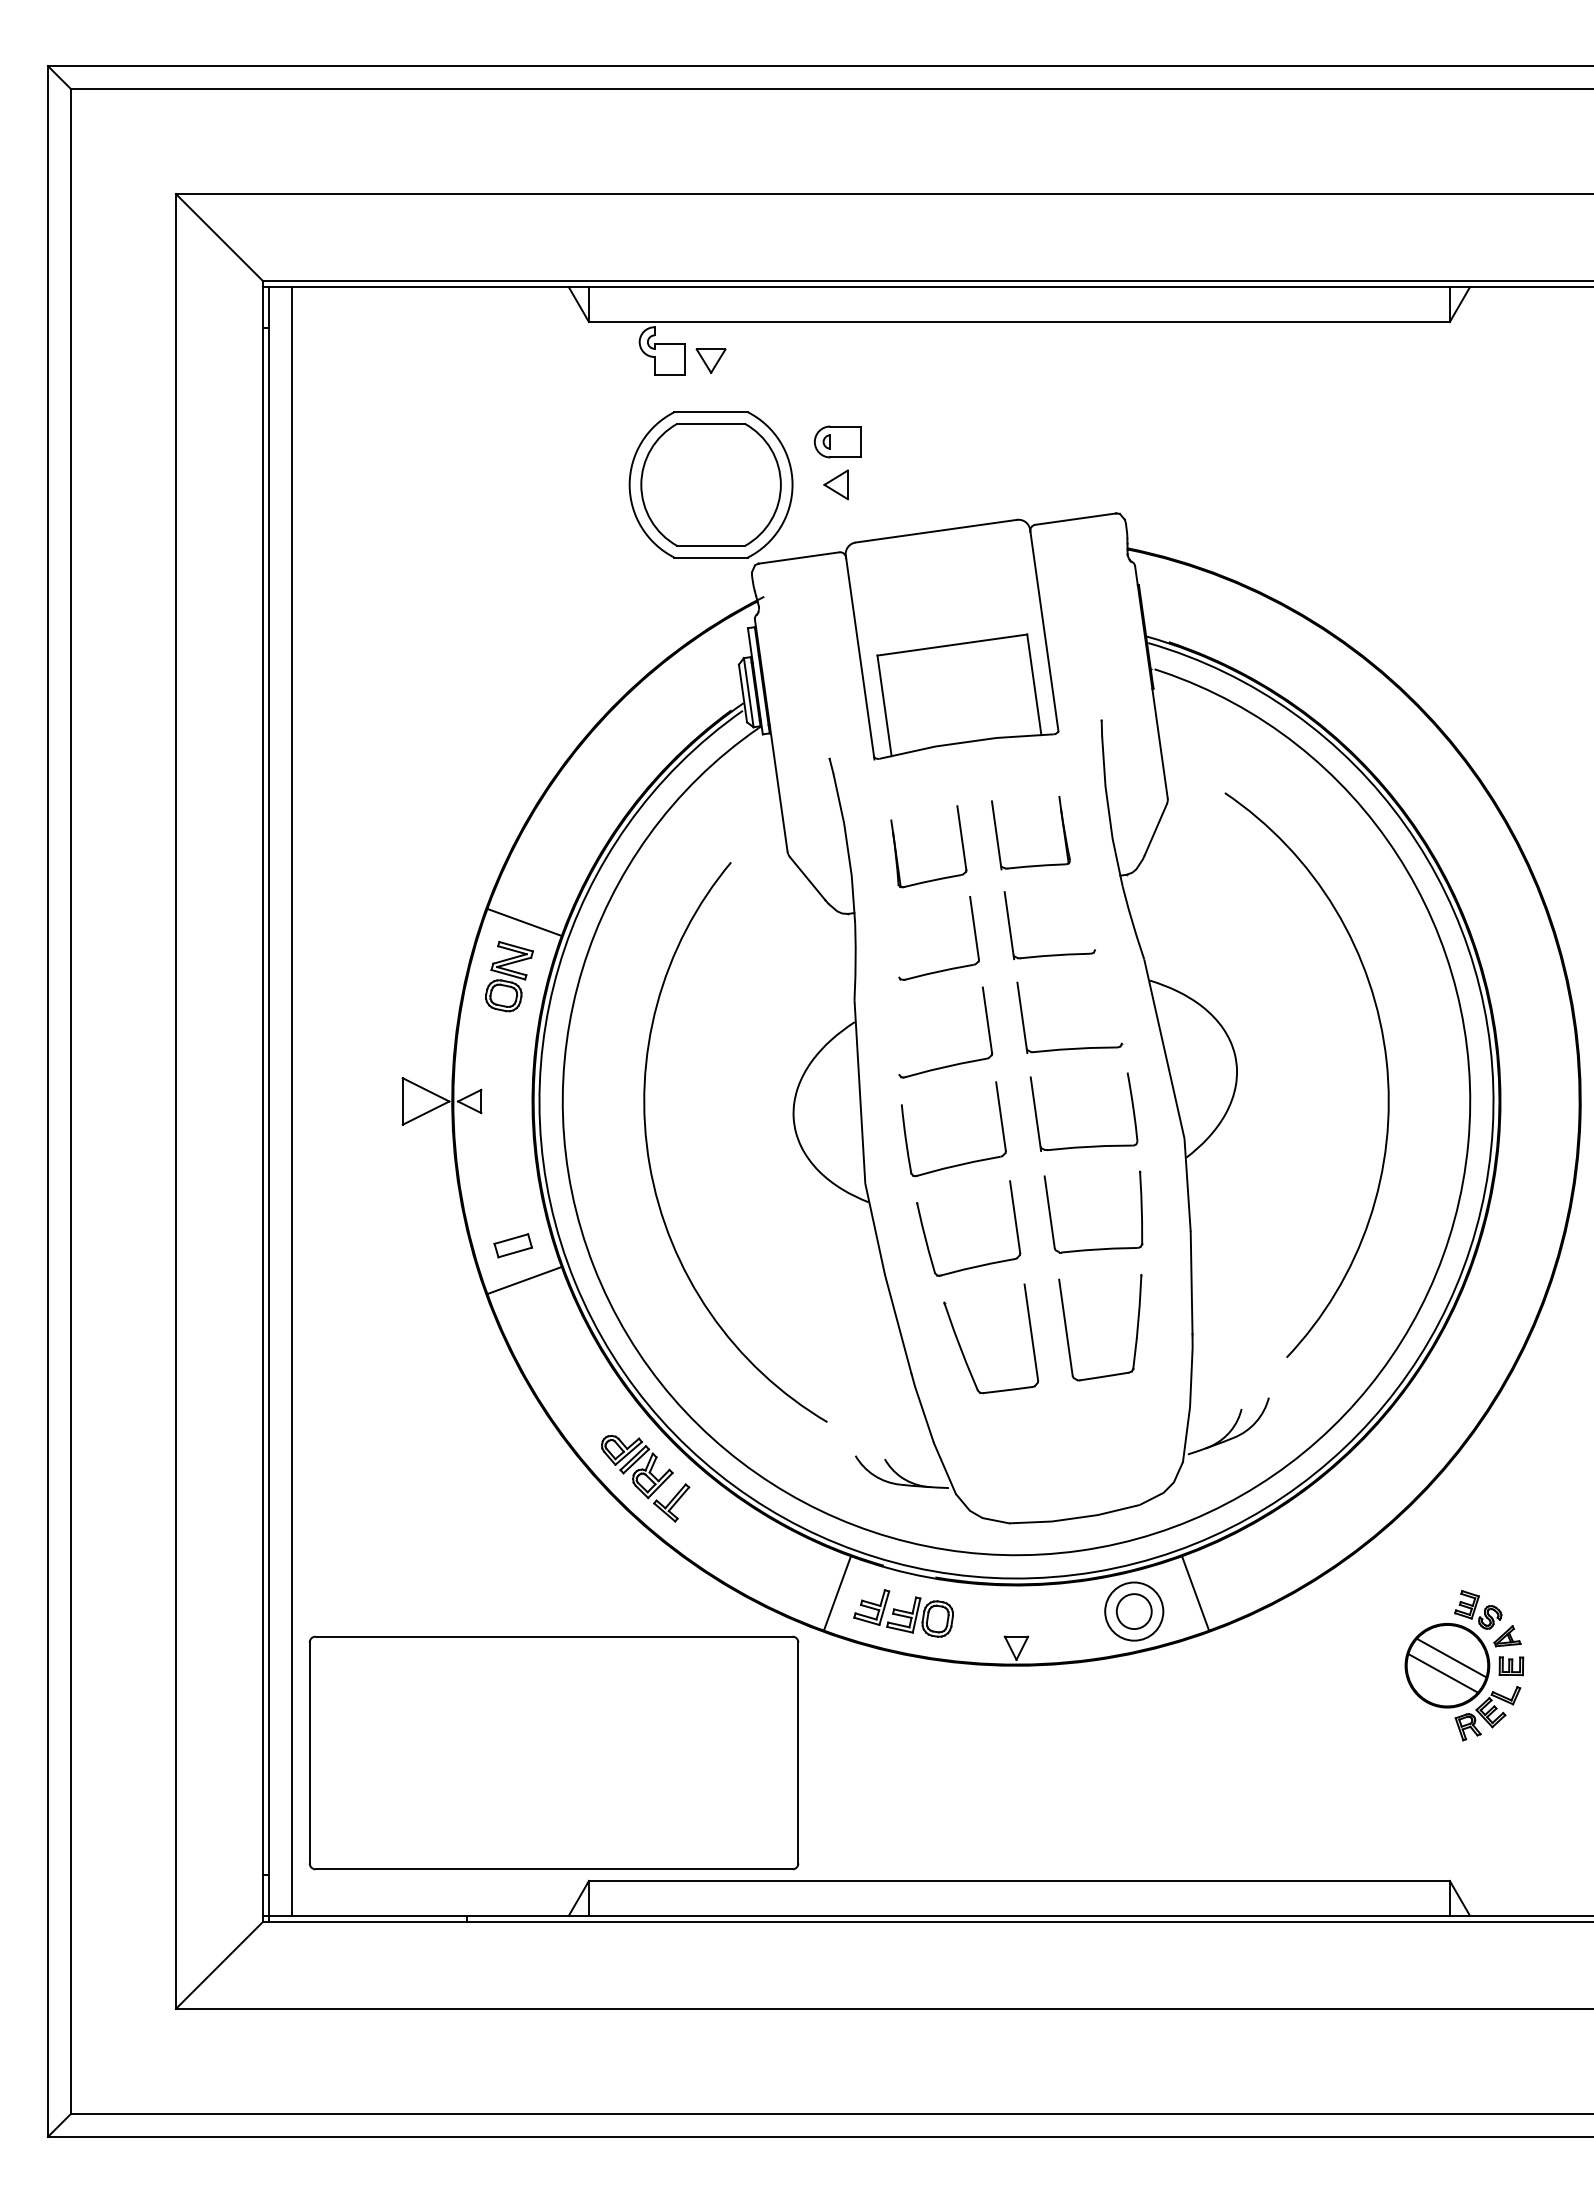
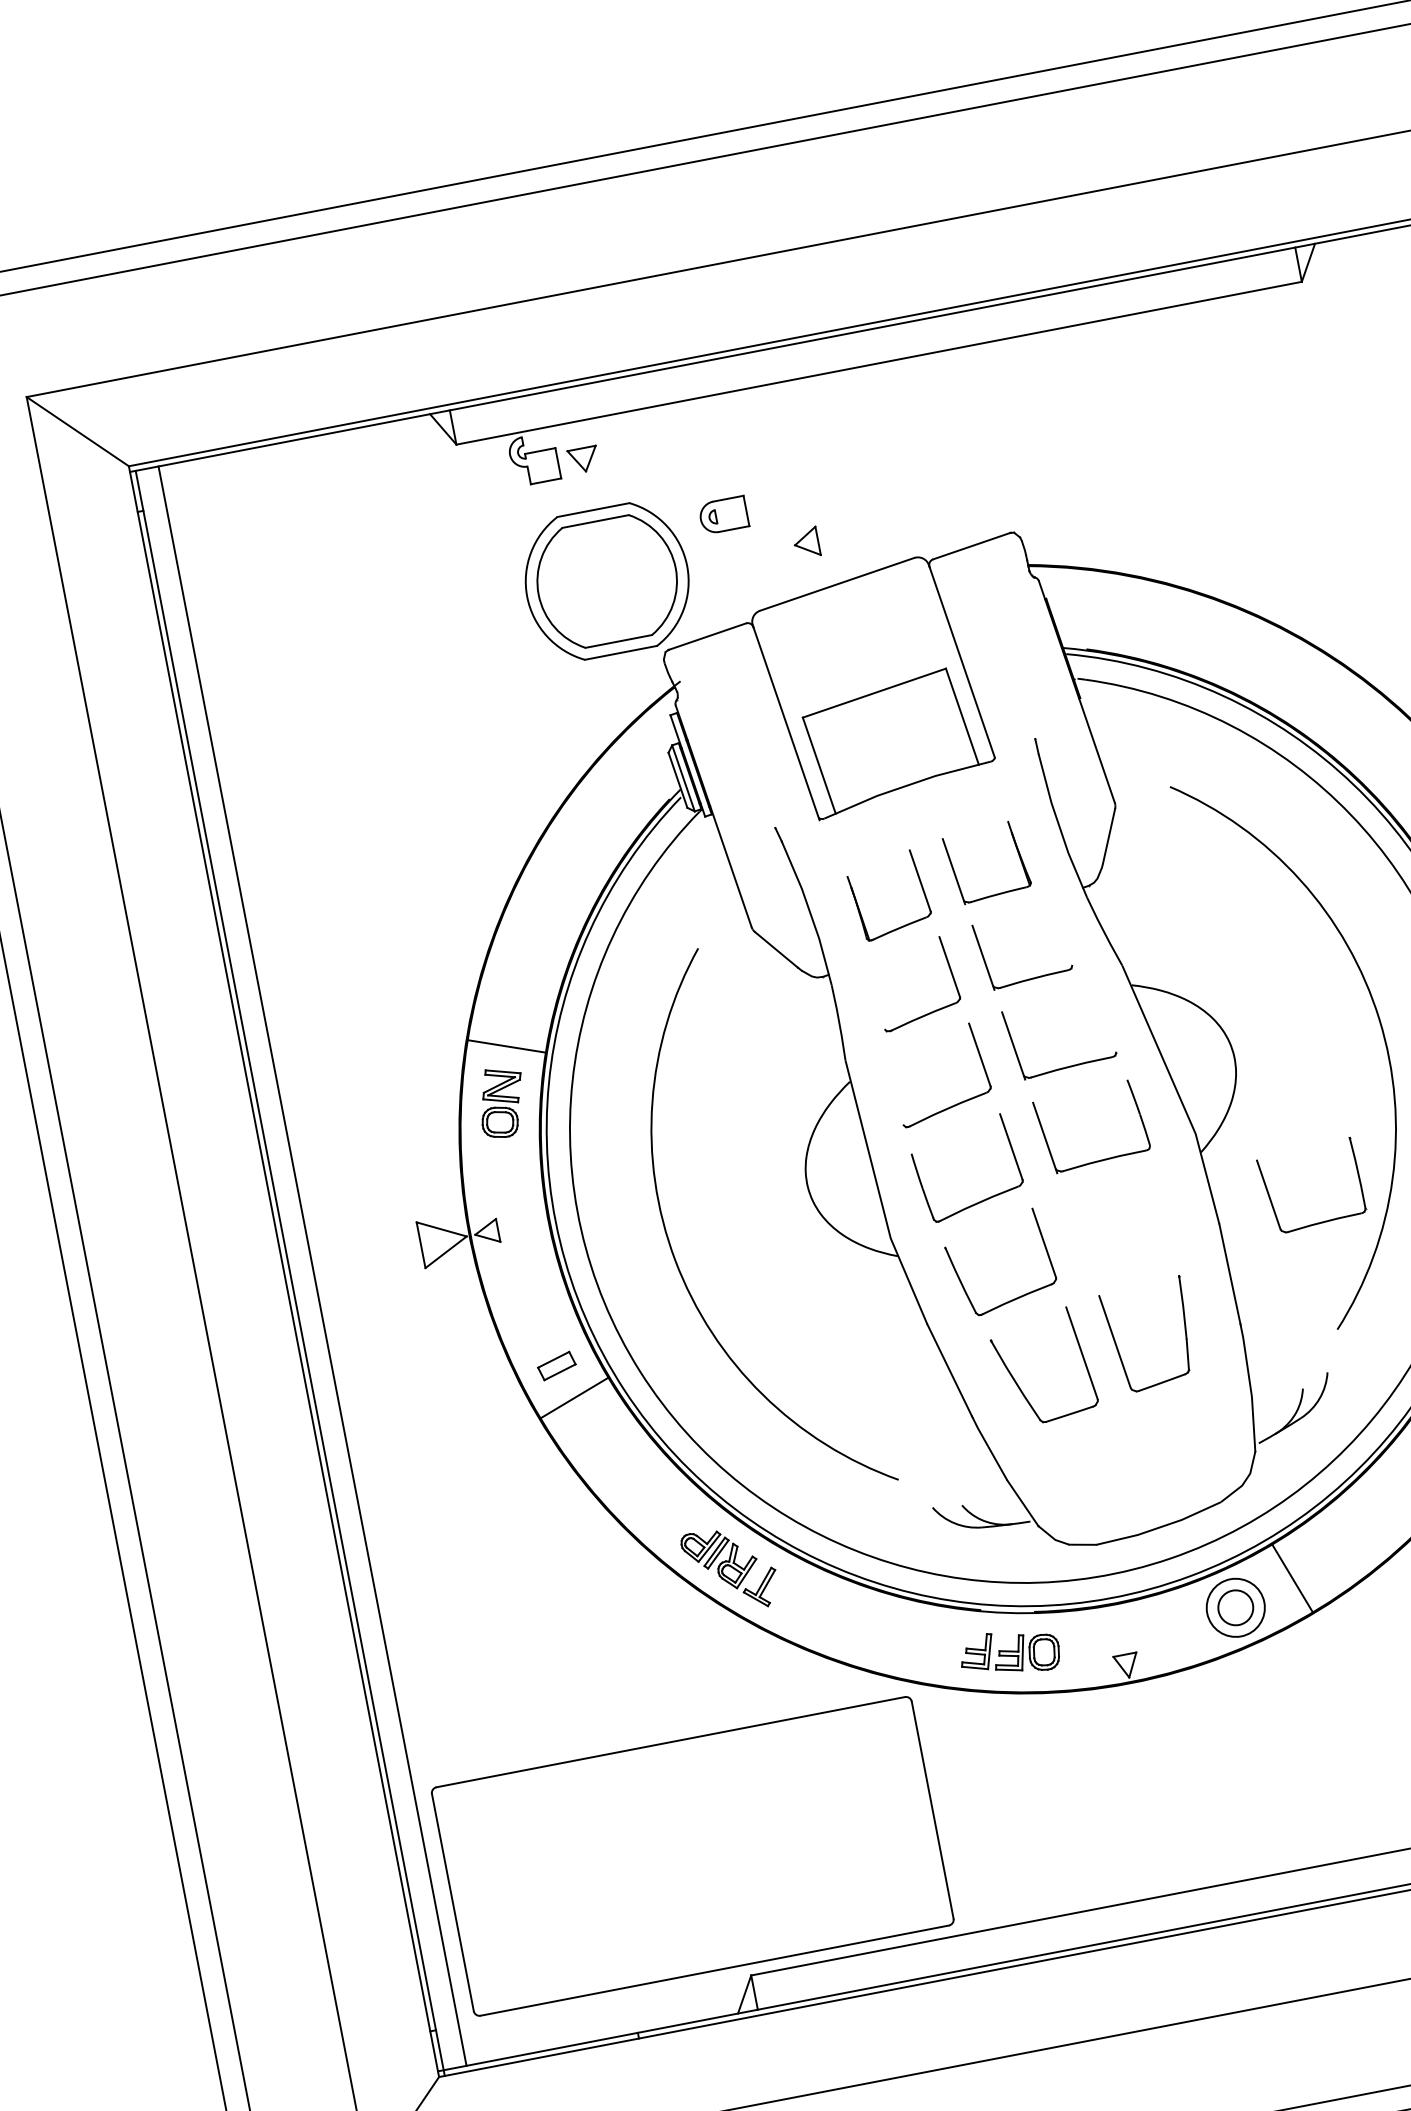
part: (835, 484) -> (805, 542), moved
part: (1093, 1248) -> (1318, 1222), moved
line: (836, 1593) -> (939, 1646), removed

